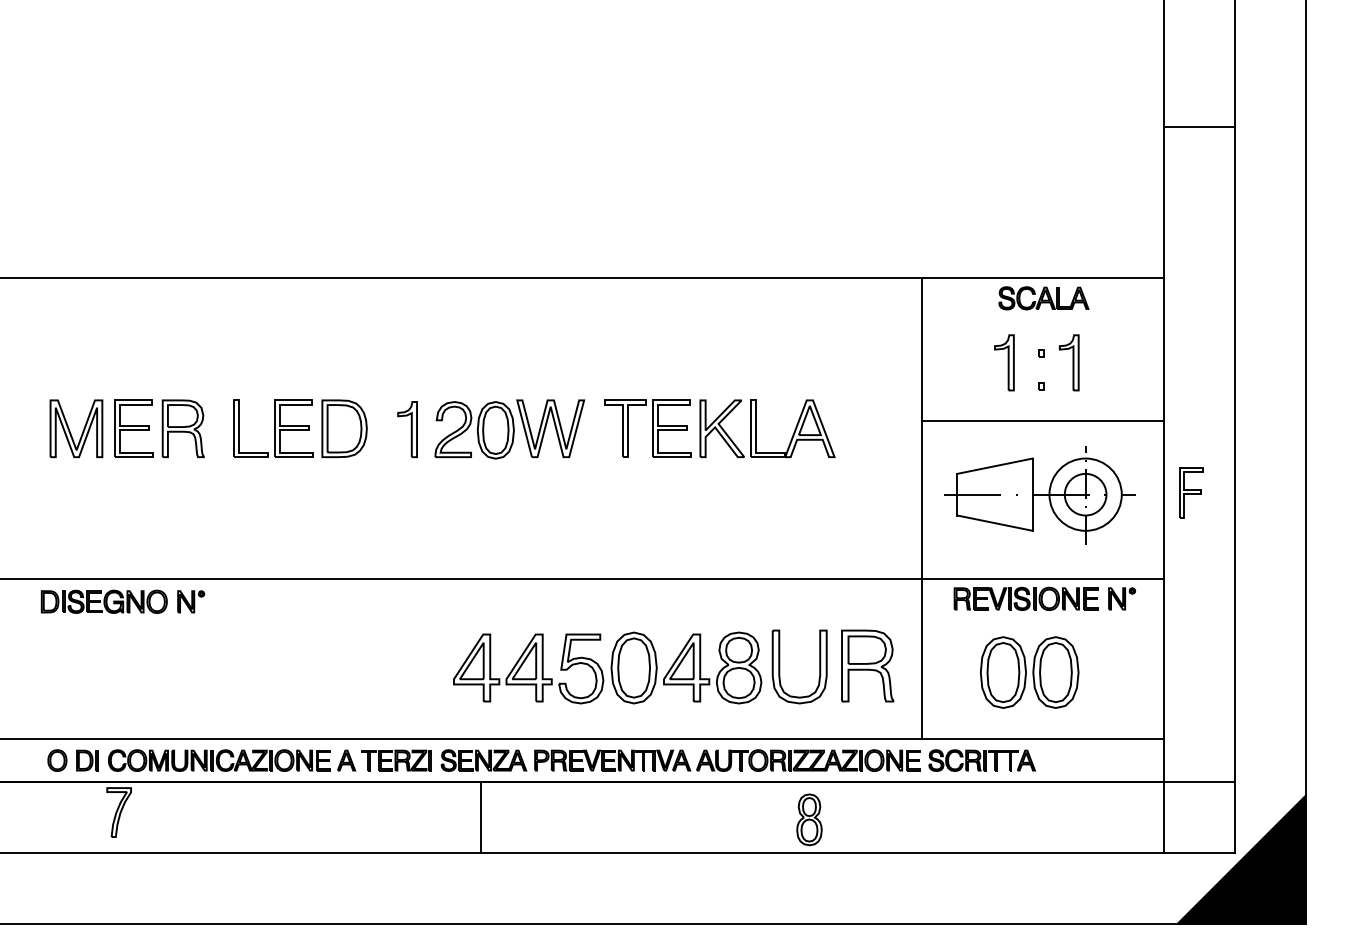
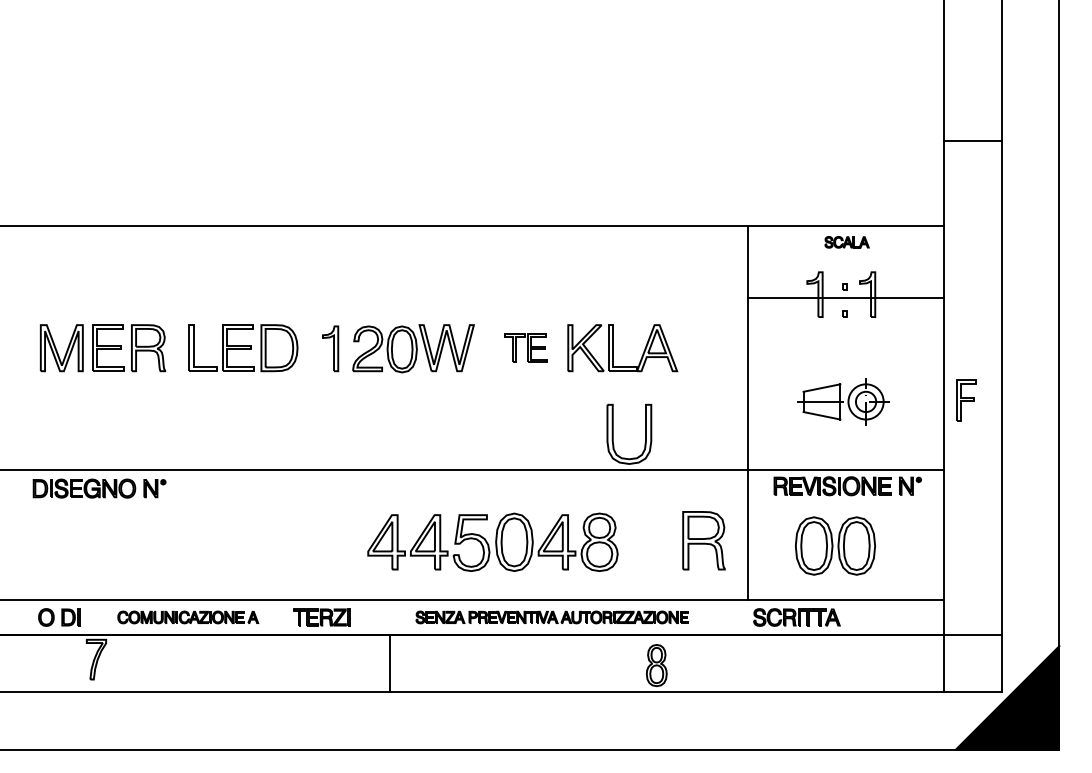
line: (1198, 126) -> (972, 140), moved
part: (1043, 298) -> (846, 242), size x0.6
line: (1042, 421) -> (845, 297), moved
part: (647, 428) -> (525, 347), size x0.6
part: (1039, 495) -> (843, 402), size x0.6
part: (780, 666) -> (613, 433), moved
part: (232, 760) -> (188, 617), size x0.7
part: (680, 760) -> (552, 617), size x0.7

